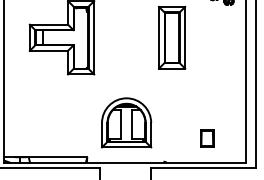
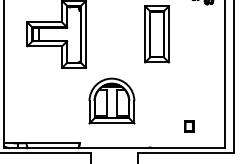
part: (126, 122) -> (111, 100), moved
part: (207, 138) -> (189, 126), size x0.7

